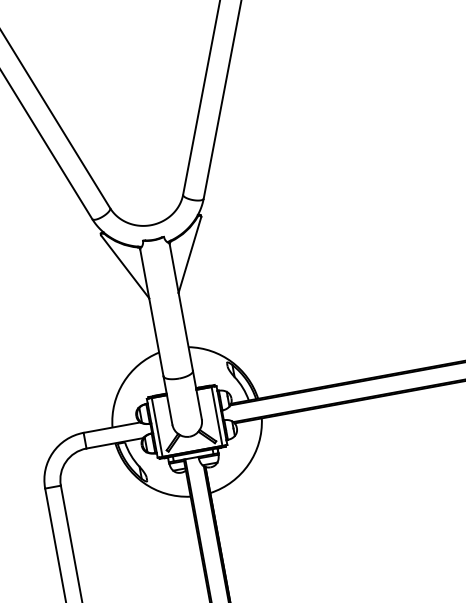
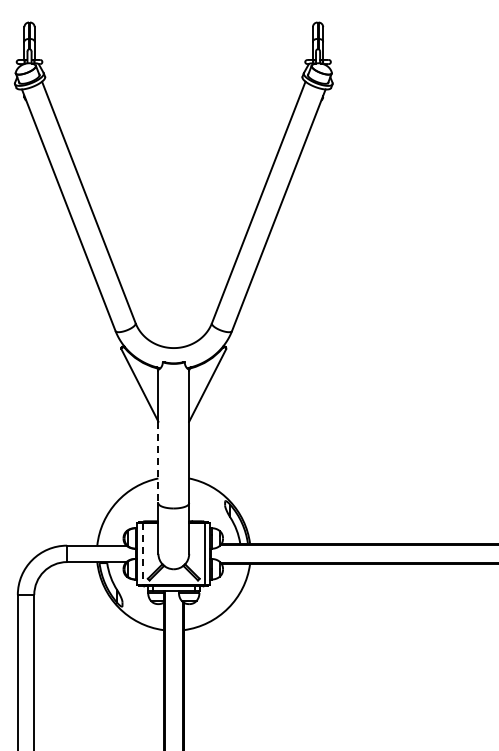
line: (156, 337) -> (158, 462), solid -> dashed
line: (157, 427) -> (142, 553), solid -> dashed

